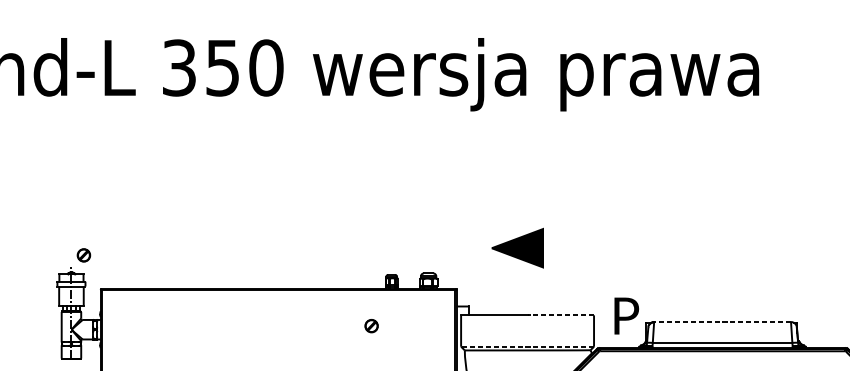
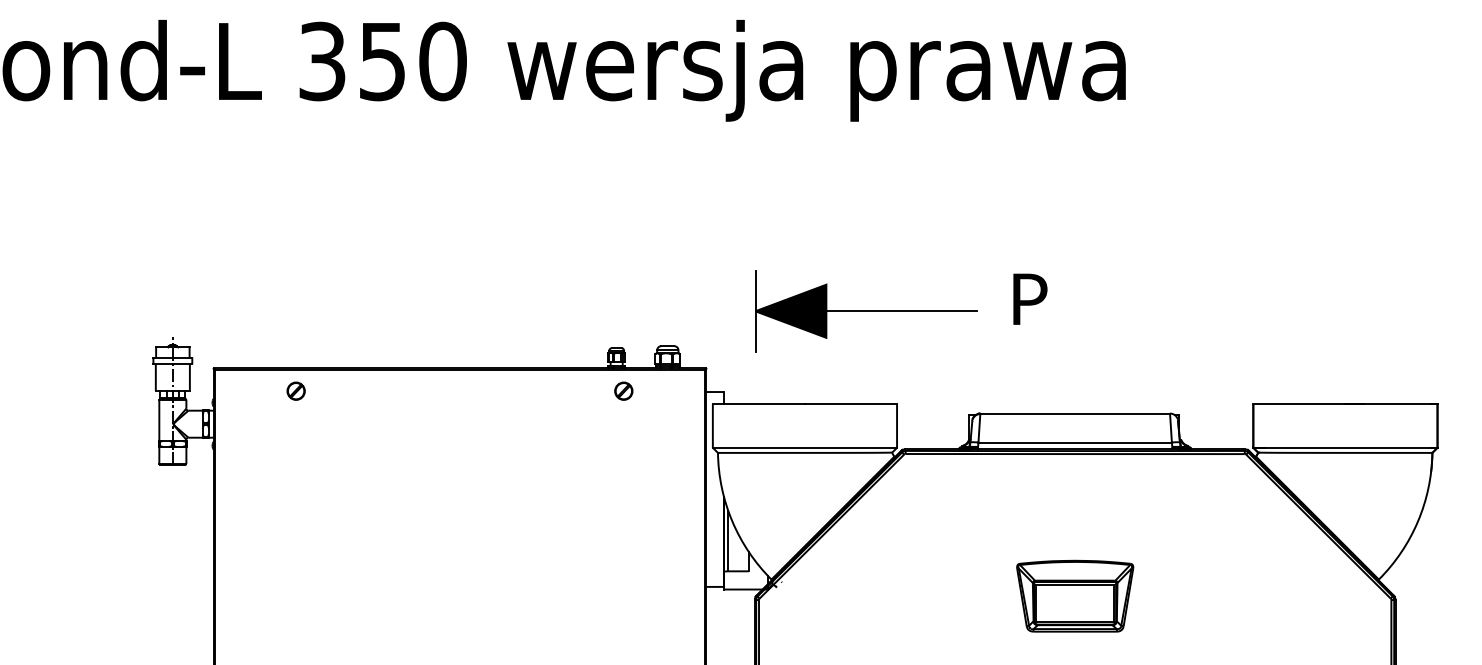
line: (492, 248) -> (756, 311), added
line: (597, 248) -> (901, 311), added
part: (83, 254) -> (295, 390), moved
line: (560, 315) -> (850, 404), dashed -> solid
text: (626, 315) -> (1030, 298), moved
line: (722, 321) -> (1075, 413), dashed -> solid
part: (371, 325) -> (623, 390), moved
line: (527, 346) -> (804, 447), dashed -> solid

